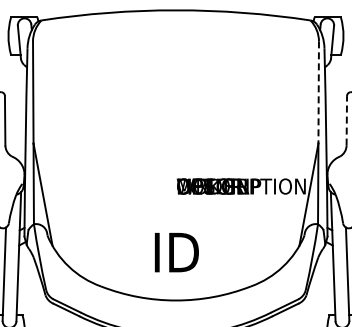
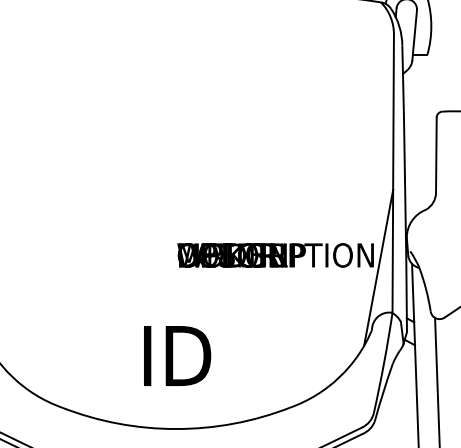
line: (318, 92) -> (393, 112), dashed -> solid
line: (346, 120) -> (435, 154), dashed -> solid

